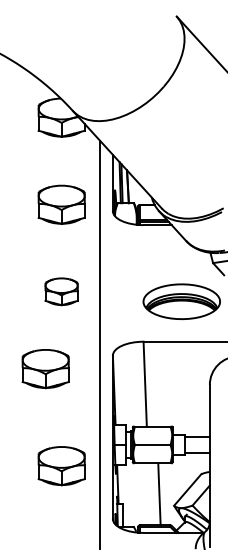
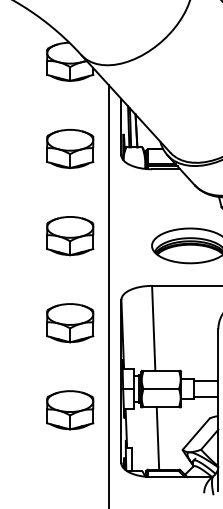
part: (61, 291) -> (70, 235), size x1.43
part: (45, 369) -> (70, 323), moved
line: (159, 494) -> (158, 438), moved

